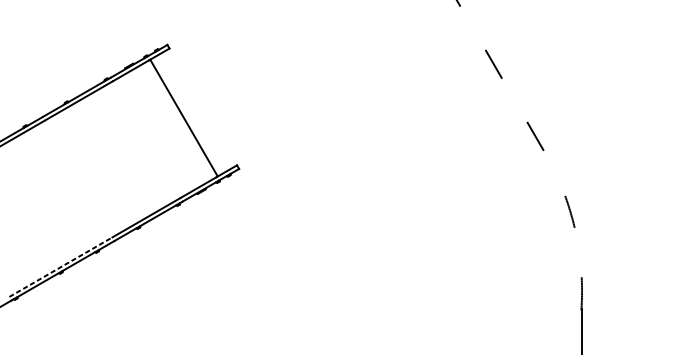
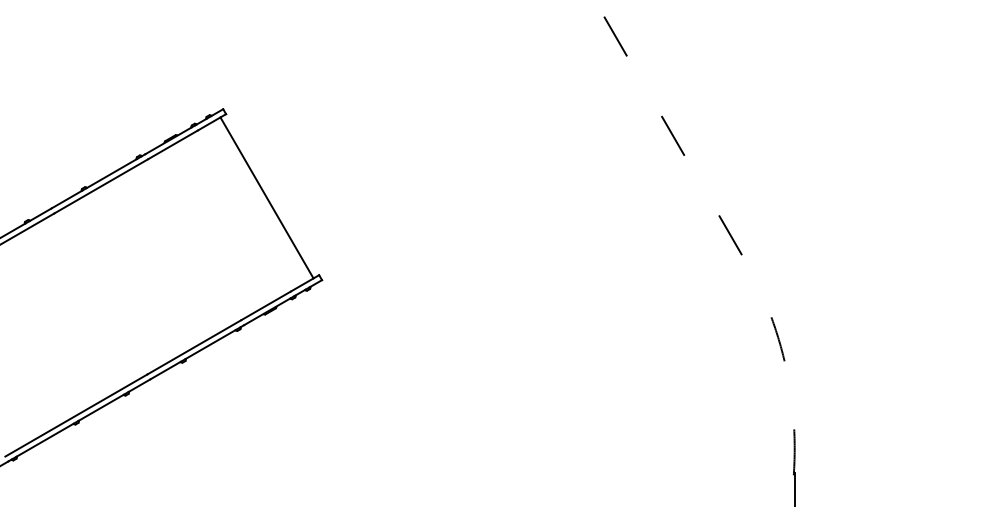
line: (183, 117) -> (266, 197), moved
line: (60, 267) -> (76, 415), dashed -> solid

